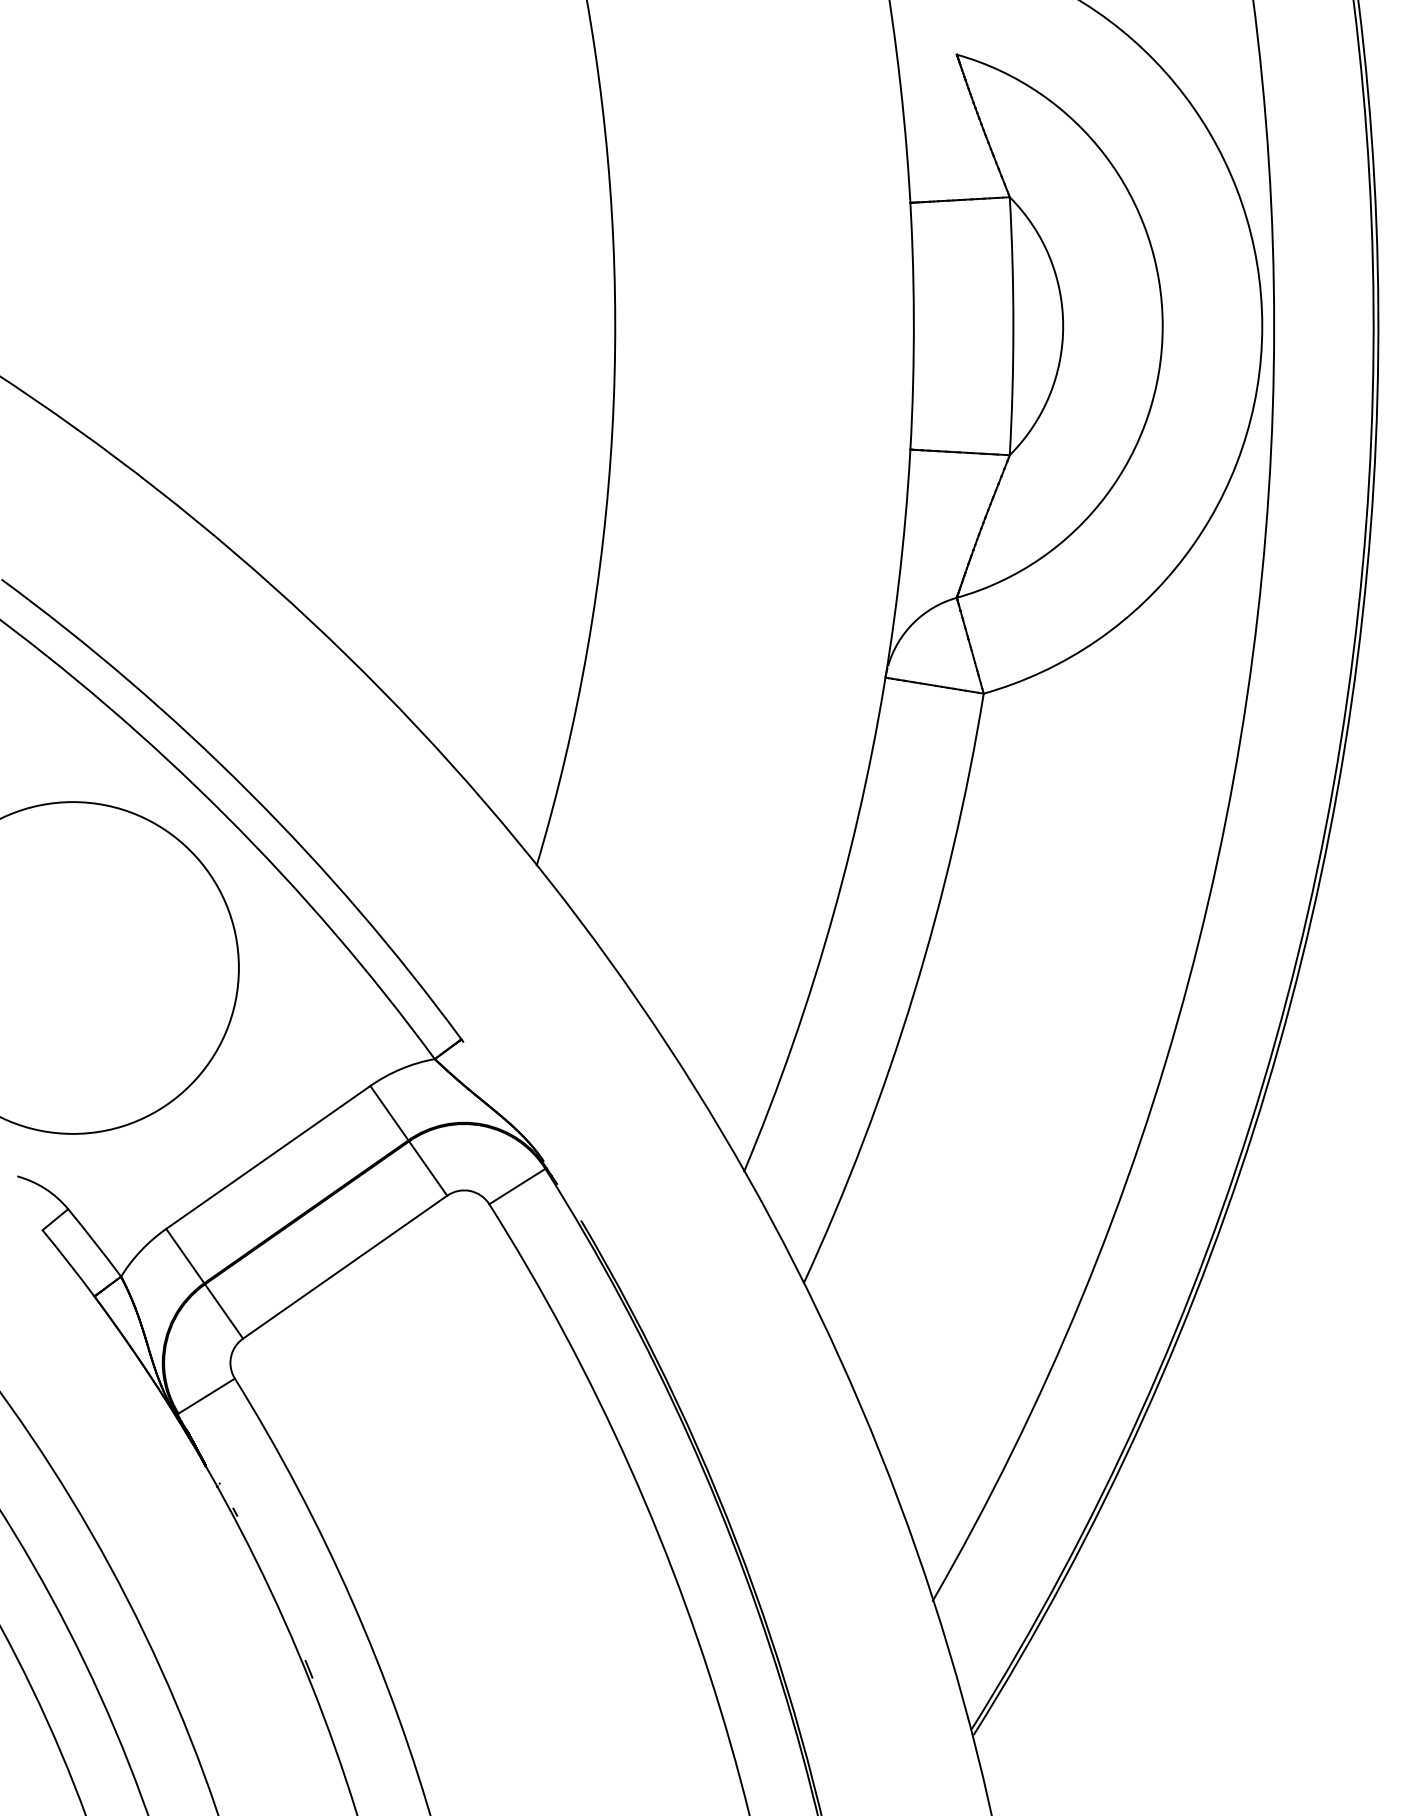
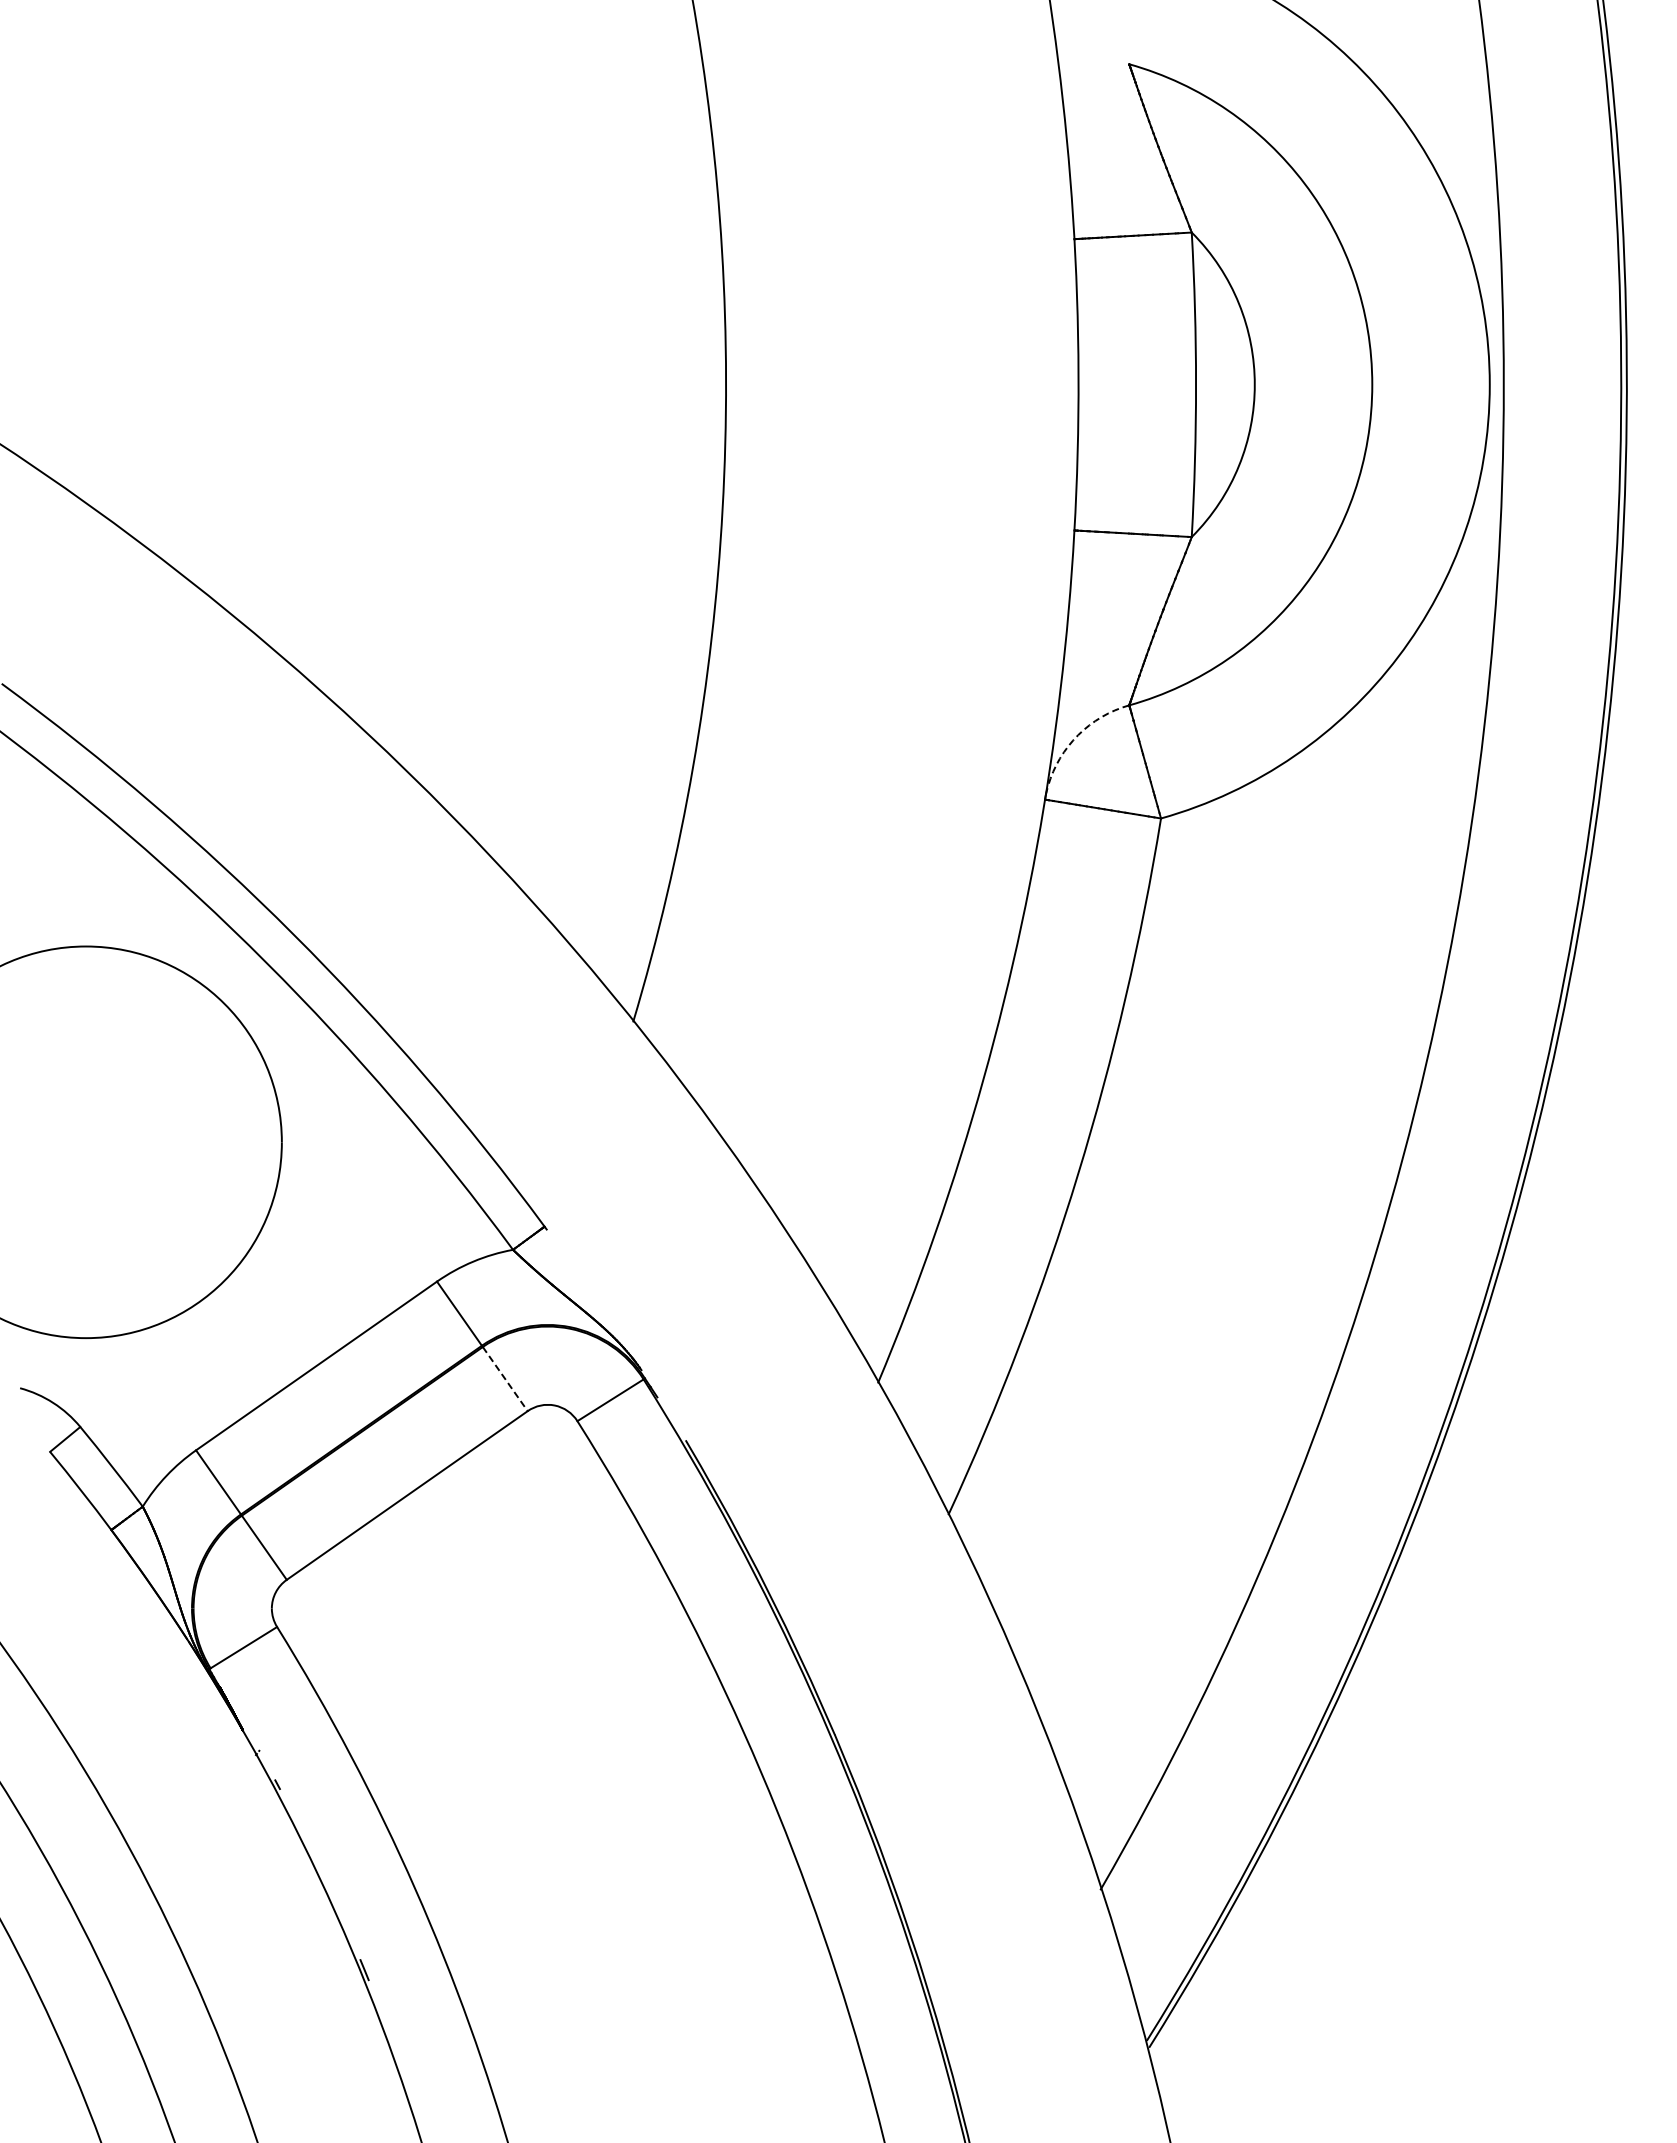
arc: (913, 623) -> (1078, 735), solid -> dashed
line: (428, 1168) -> (505, 1379), solid -> dashed

